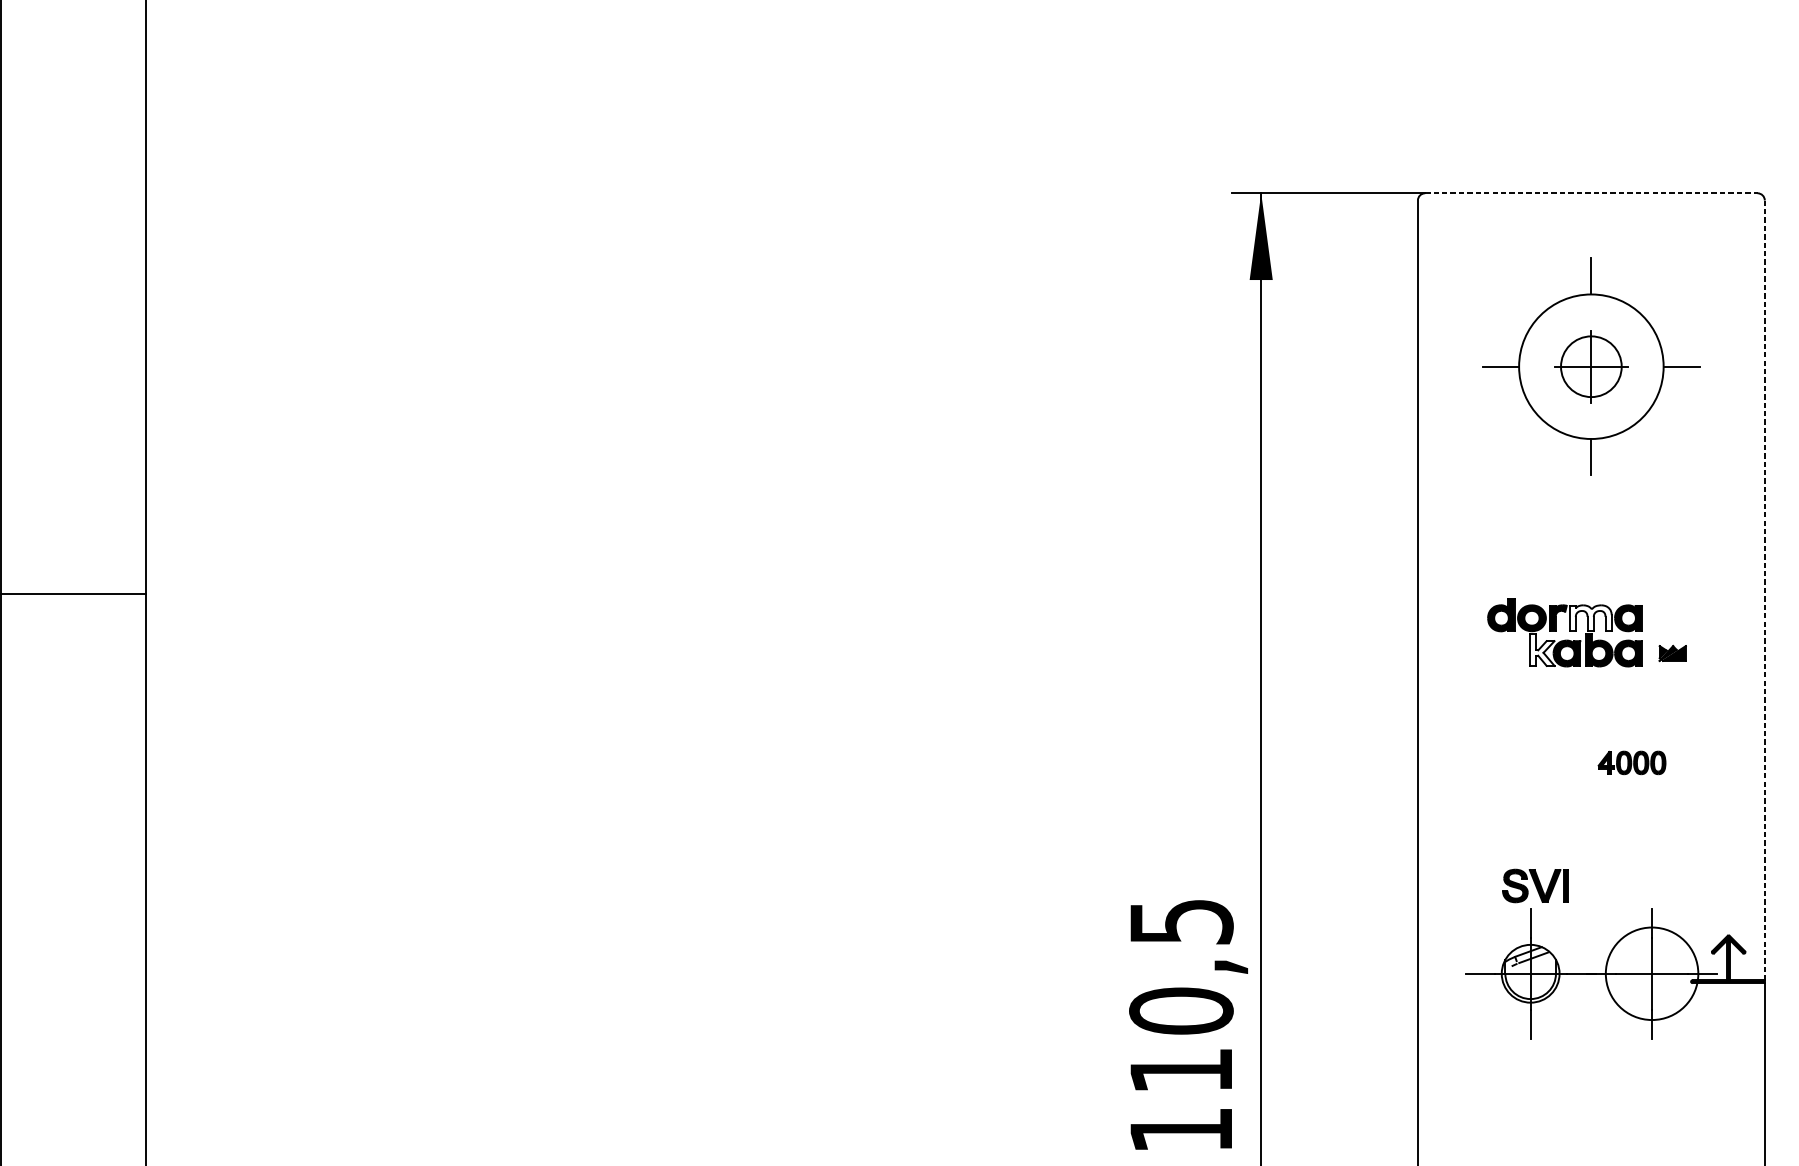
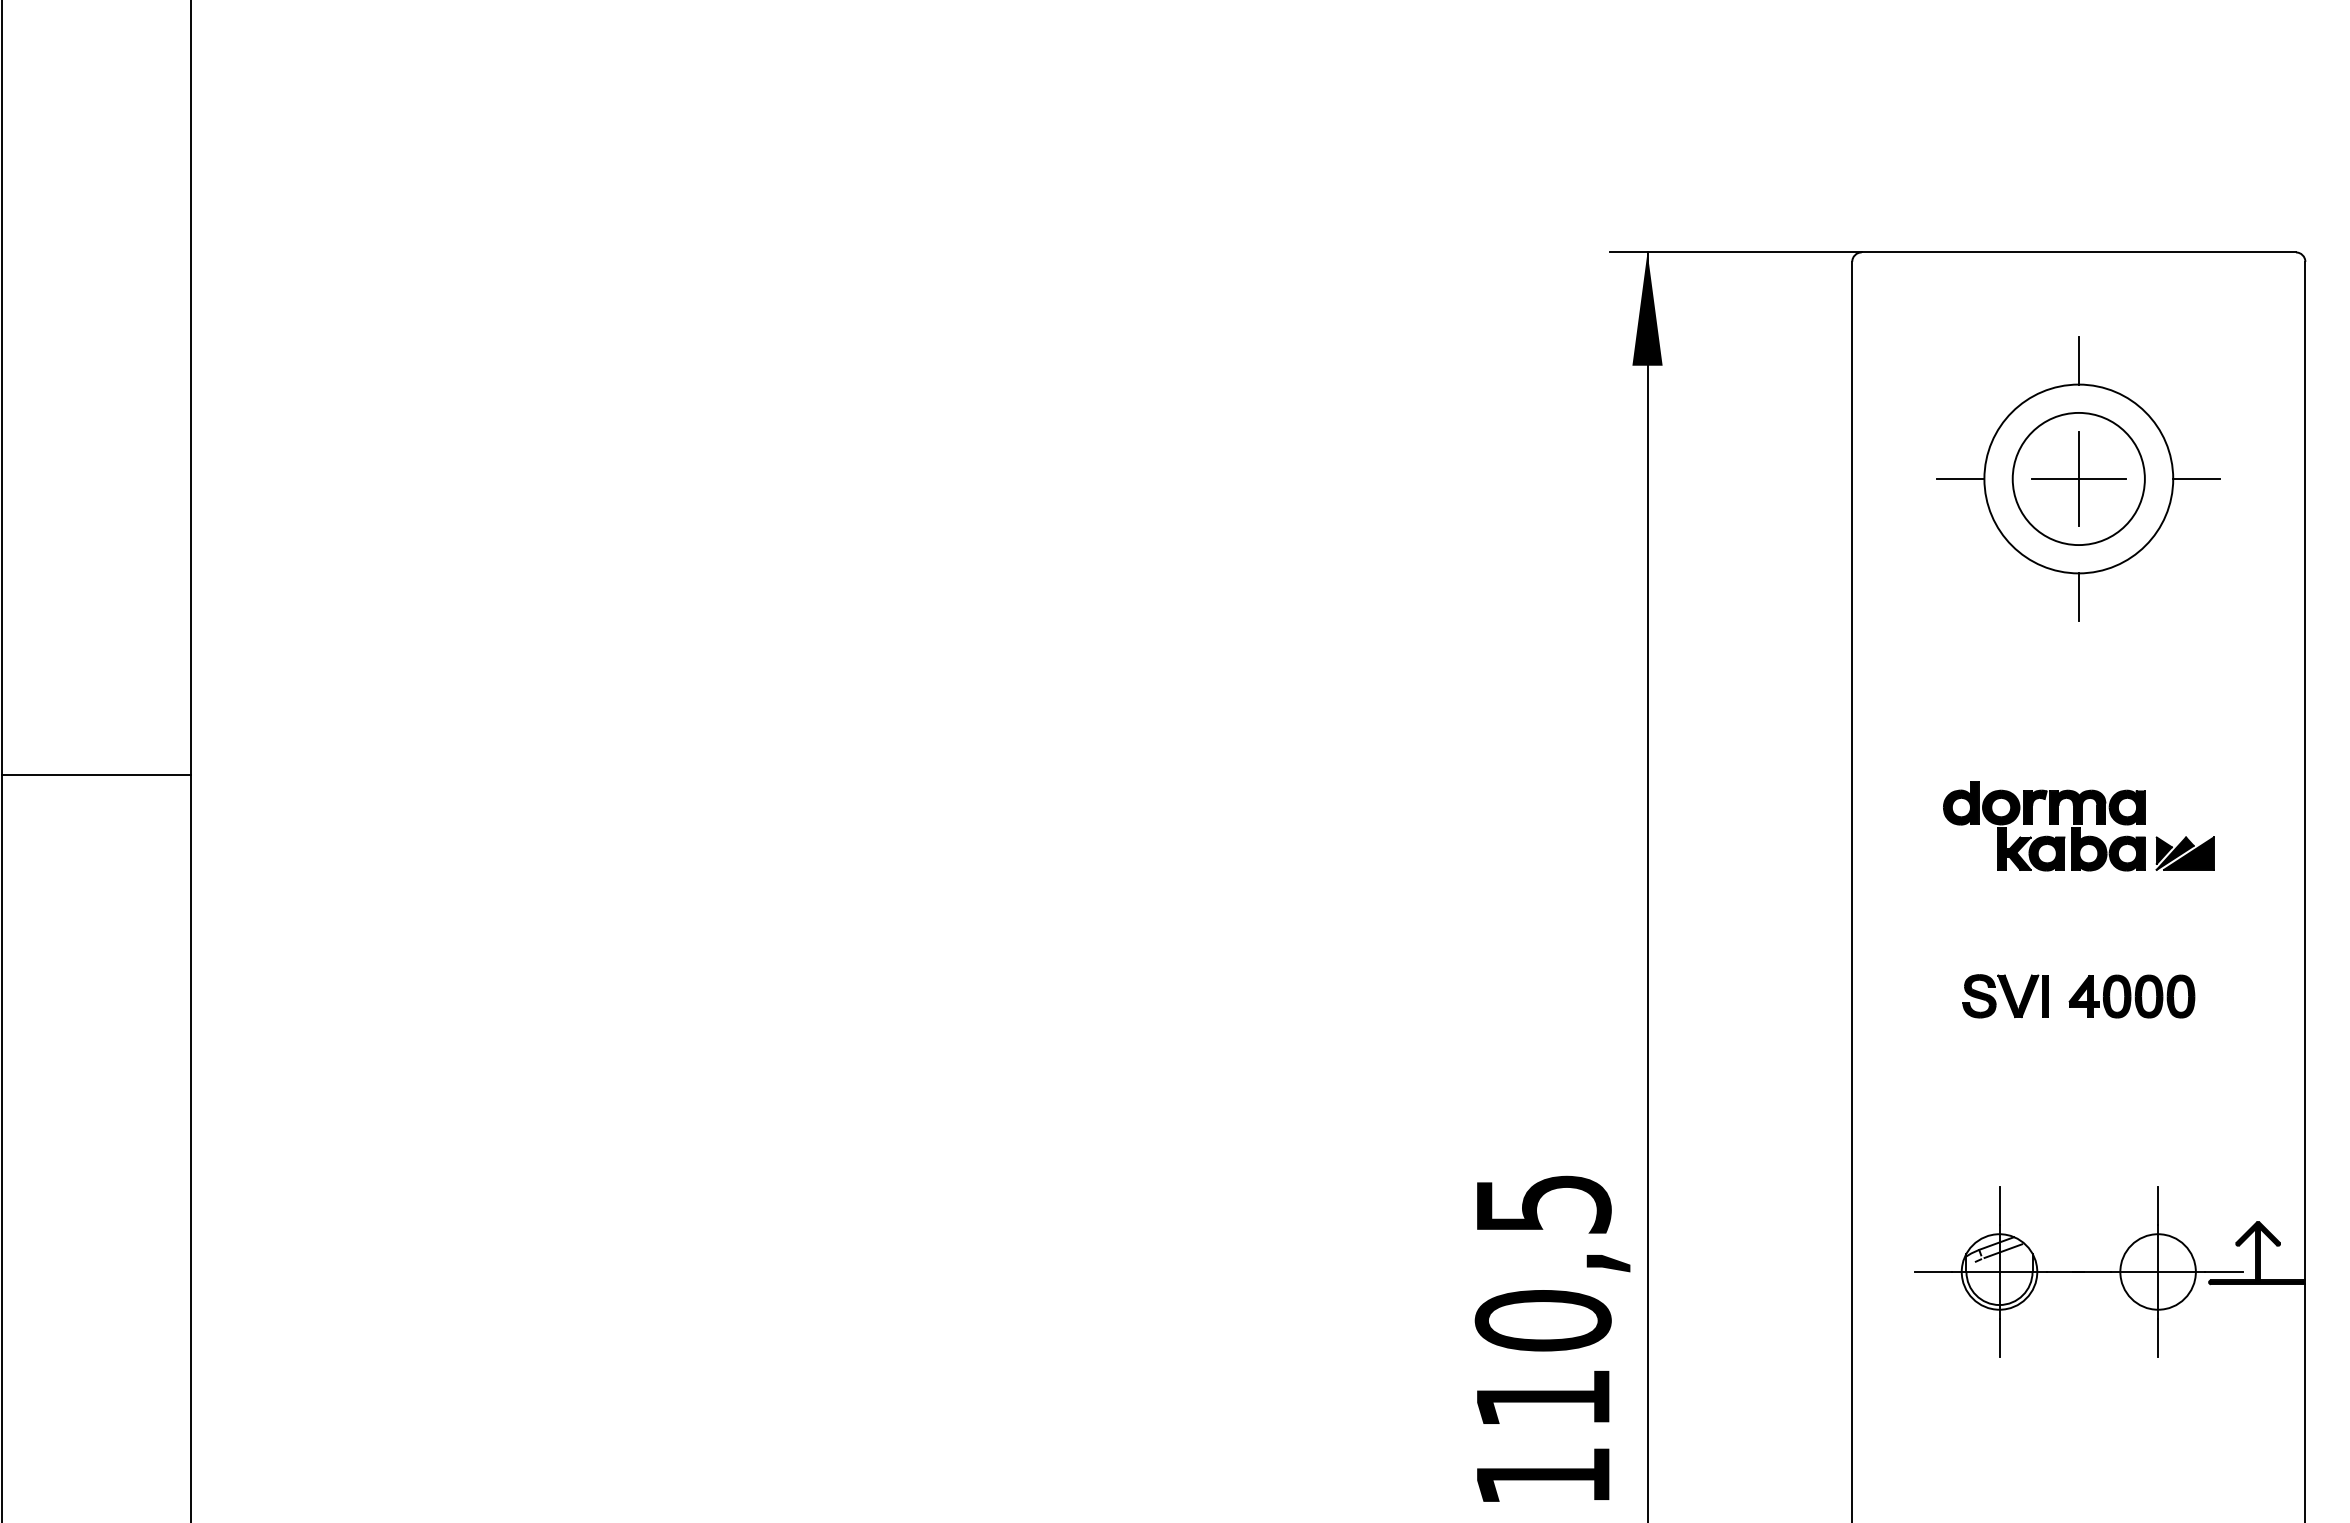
line: (1591, 193) -> (2079, 252), dashed -> solid
circle: (1591, 366) -> (2078, 478), size x1.67
line: (1764, 590) -> (2305, 771), dashed -> solid
fill: (1590, 617) -> (2077, 806), added
fill: (1542, 649) -> (2014, 848), added
part: (1672, 653) -> (2184, 853), size x1.67
part: (1631, 762) -> (2131, 996), size x1.43
part: (1535, 886) -> (2005, 996), moved
circle: (1651, 973) -> (2157, 1271), size x0.62

